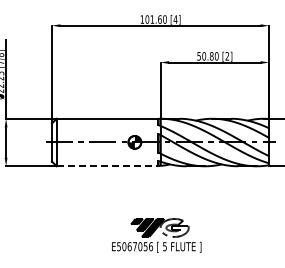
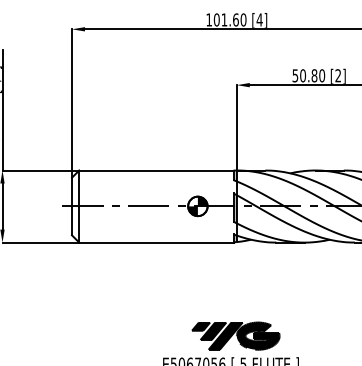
line: (107, 166) -> (156, 242), dashed -> solid
fill: (174, 227) -> (258, 335), added

